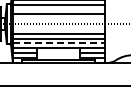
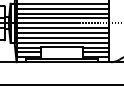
line: (58, 9) -> (62, 8), added
line: (58, 19) -> (62, 18), added
line: (58, 28) -> (62, 27), added
line: (59, 43) -> (63, 42), dashed -> solid

